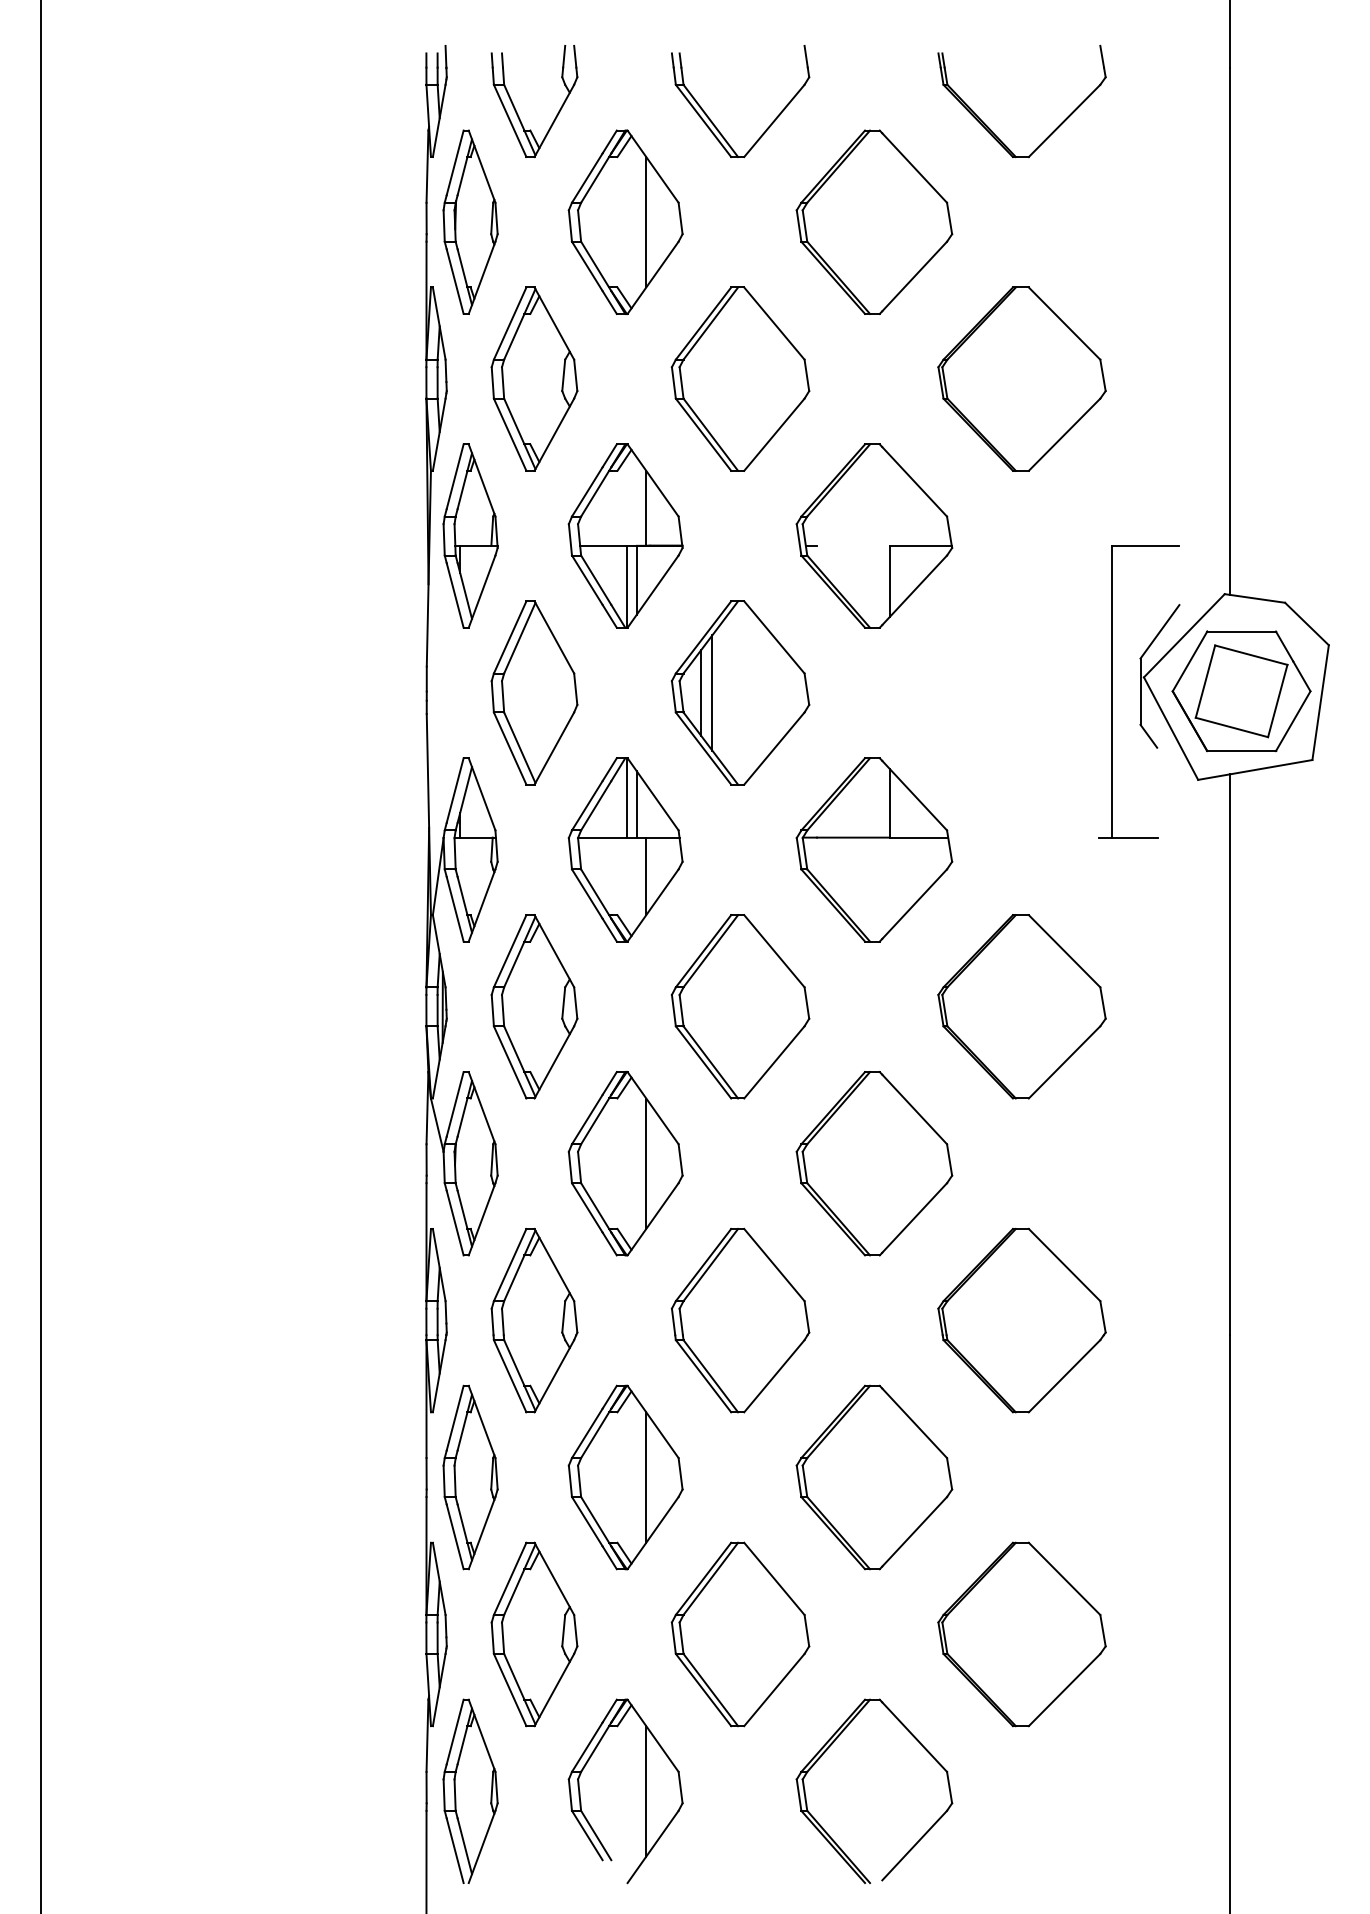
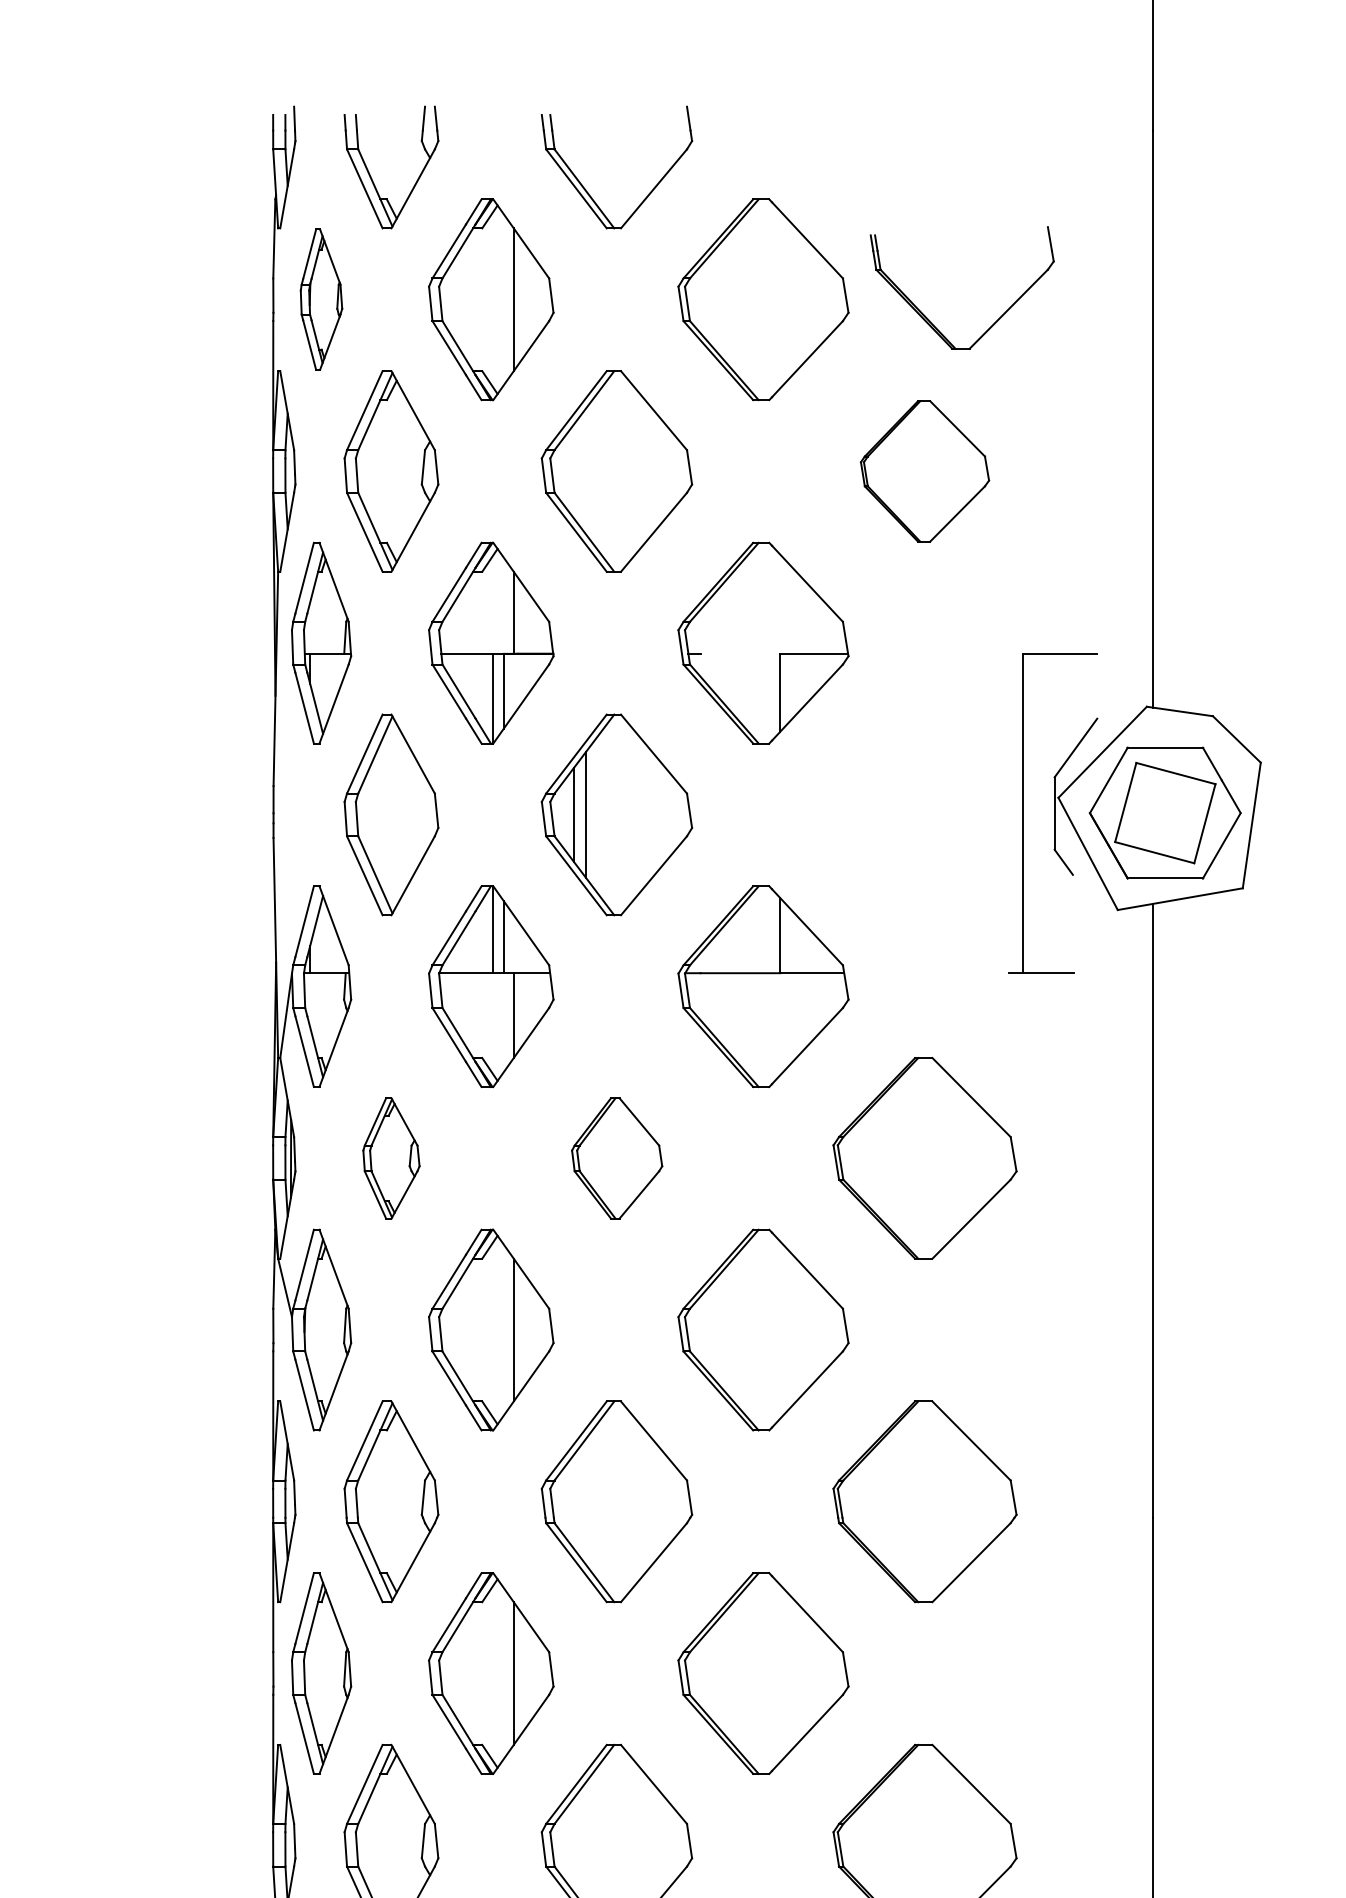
part: (992, 130) -> (929, 319), moved
part: (470, 221) -> (321, 298), size x0.7
part: (1021, 378) -> (924, 470), size x0.7
part: (534, 1006) -> (391, 1158), size x0.6
part: (740, 1006) -> (616, 1158), size x0.6

